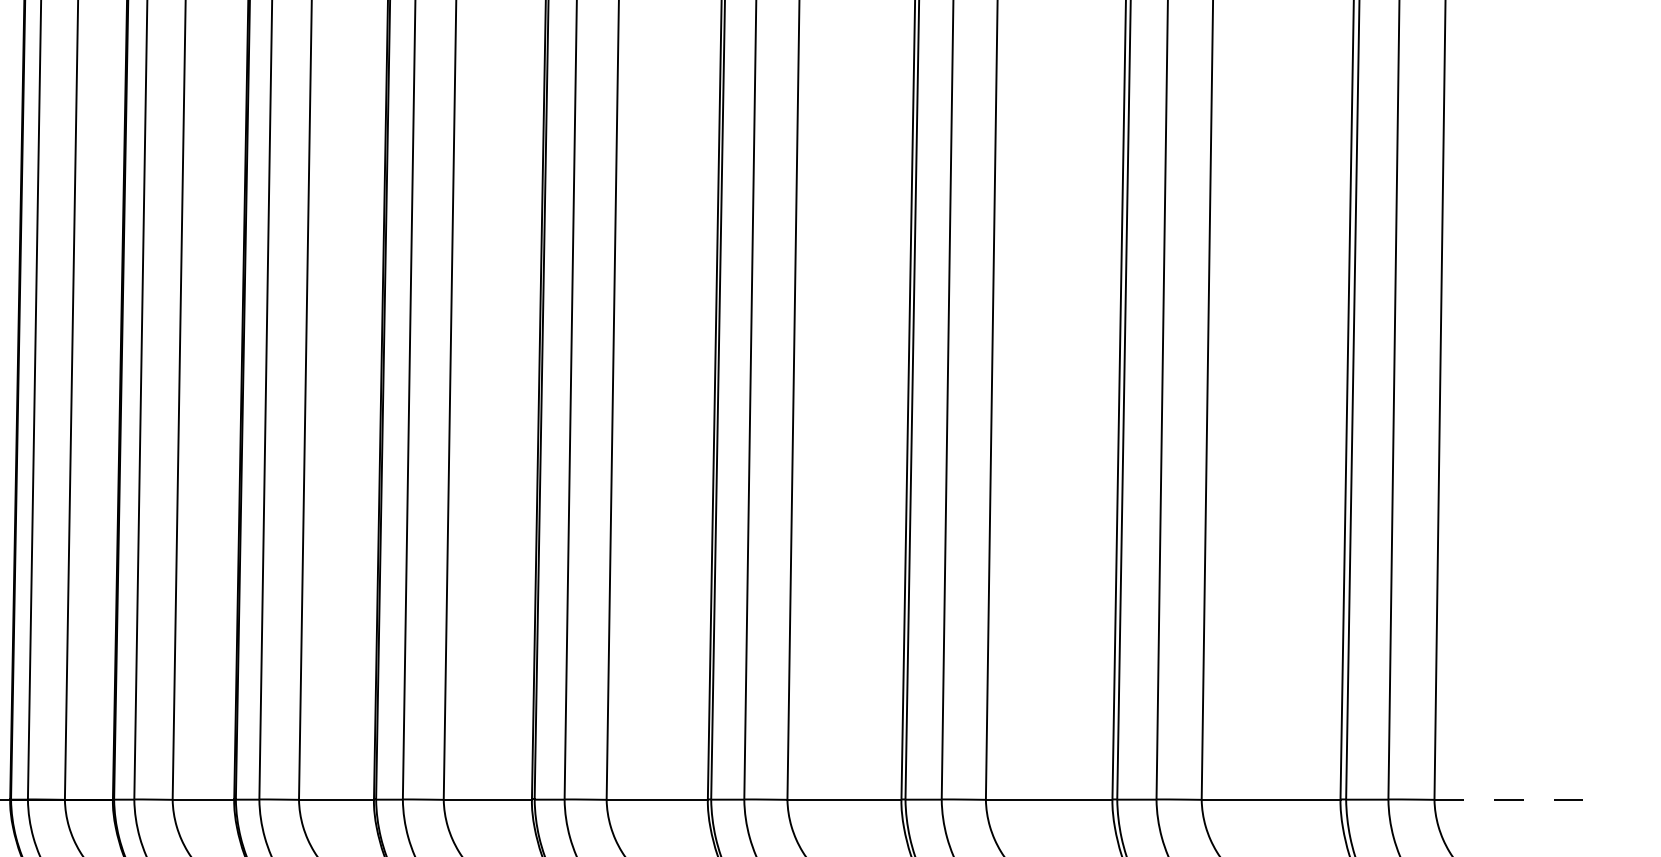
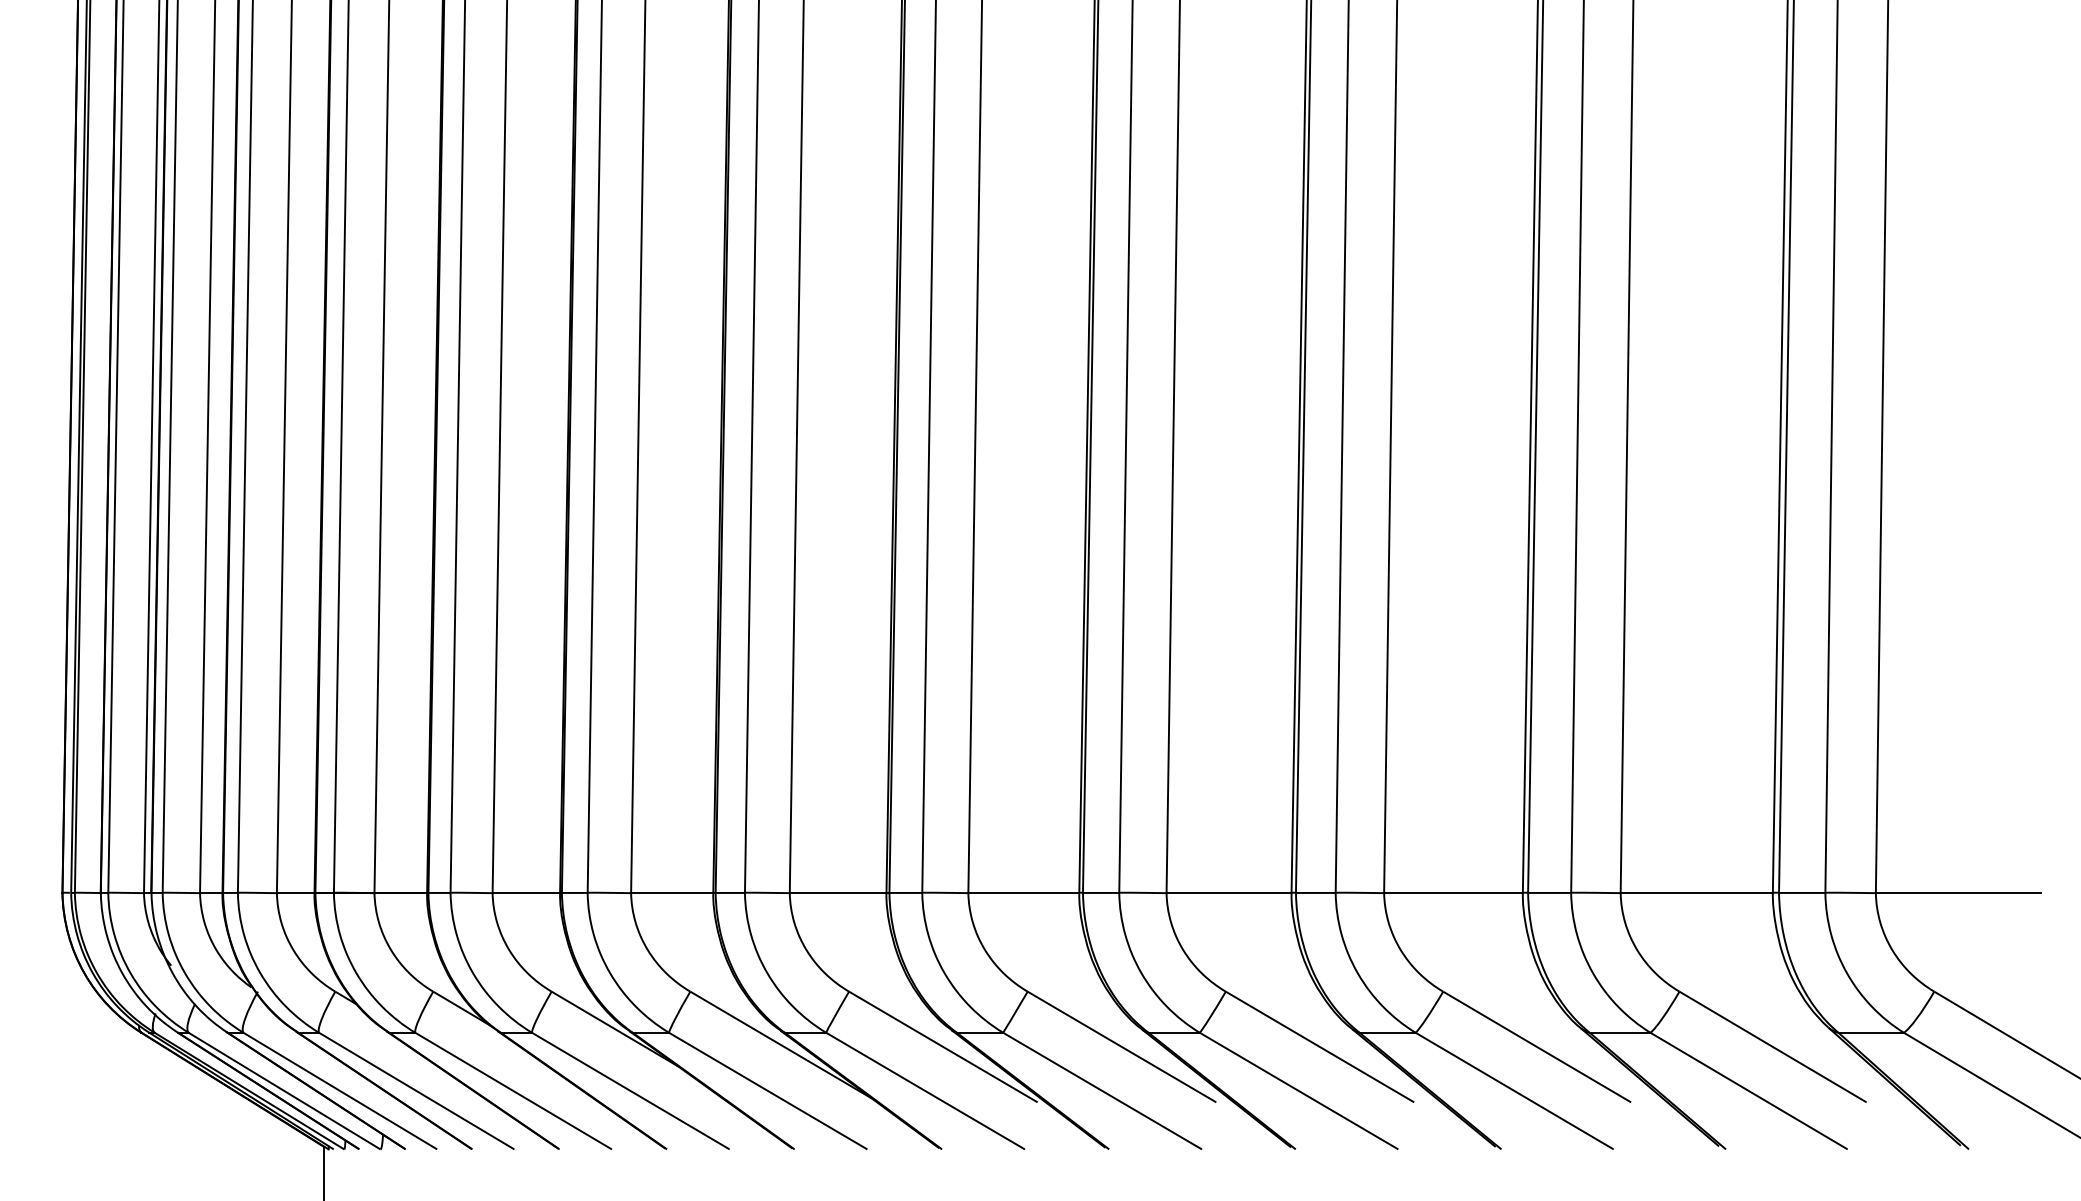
line: (1509, 799) -> (1958, 892), dashed -> solid

